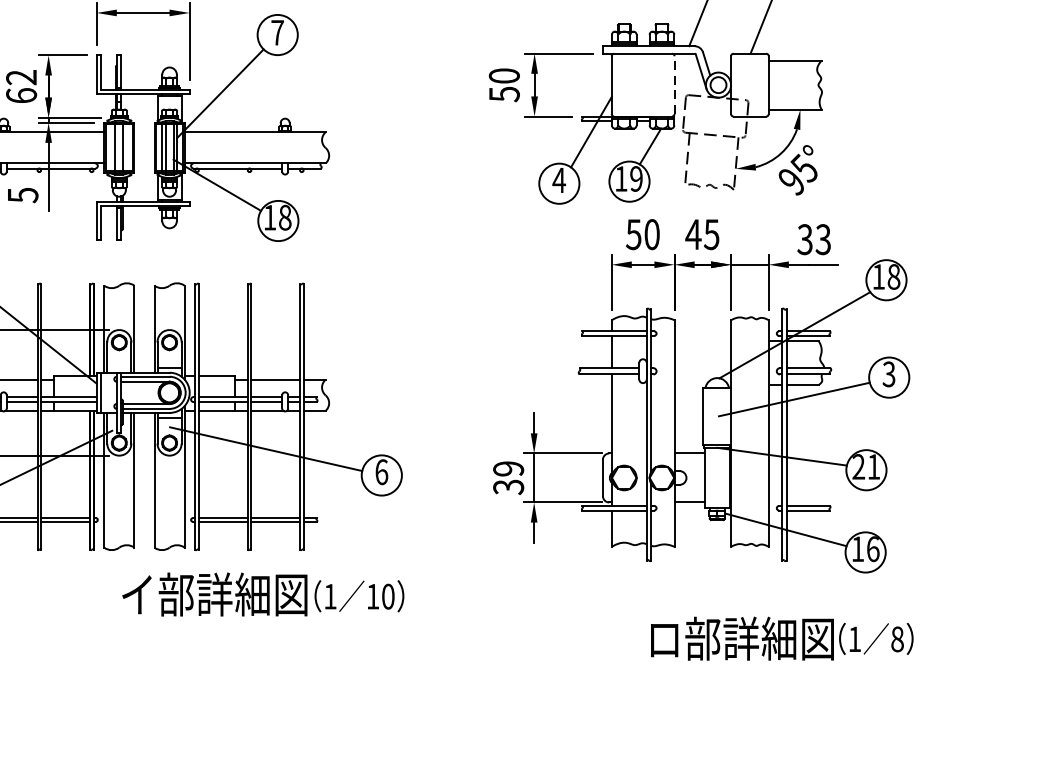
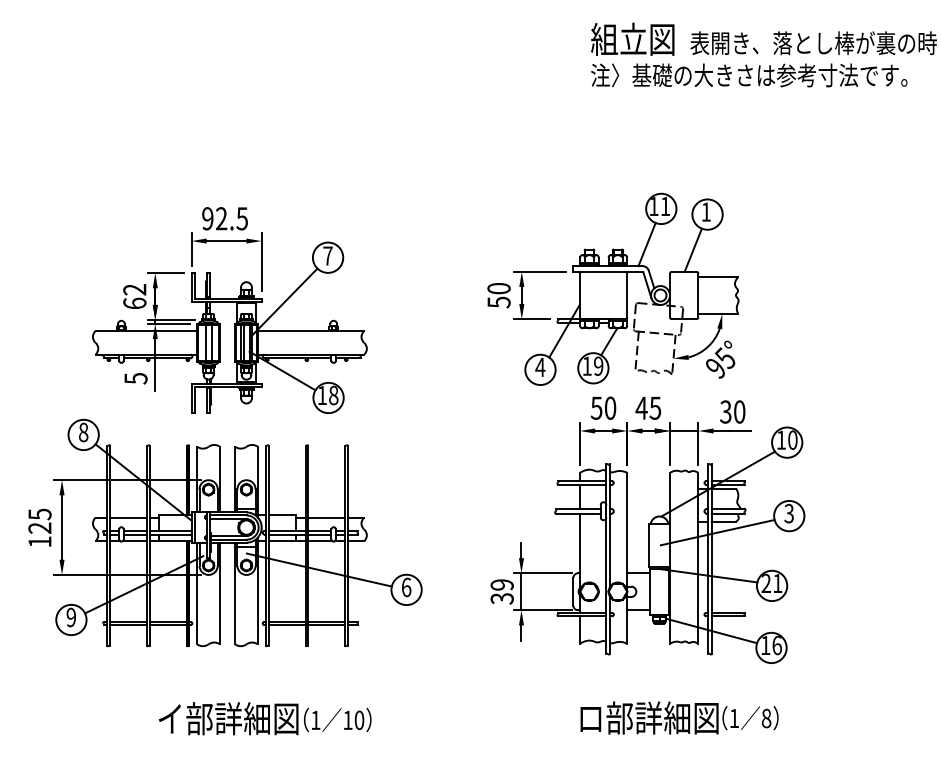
line: (674, 85) -> (627, 295), dashed -> solid
text: (823, 238) -> (739, 411), 33 -> 30
text: (893, 277) -> (792, 440), 18 -> 10
text: (262, 594) -> (264, 718), moved
text: (782, 638) -> (679, 717), moved

